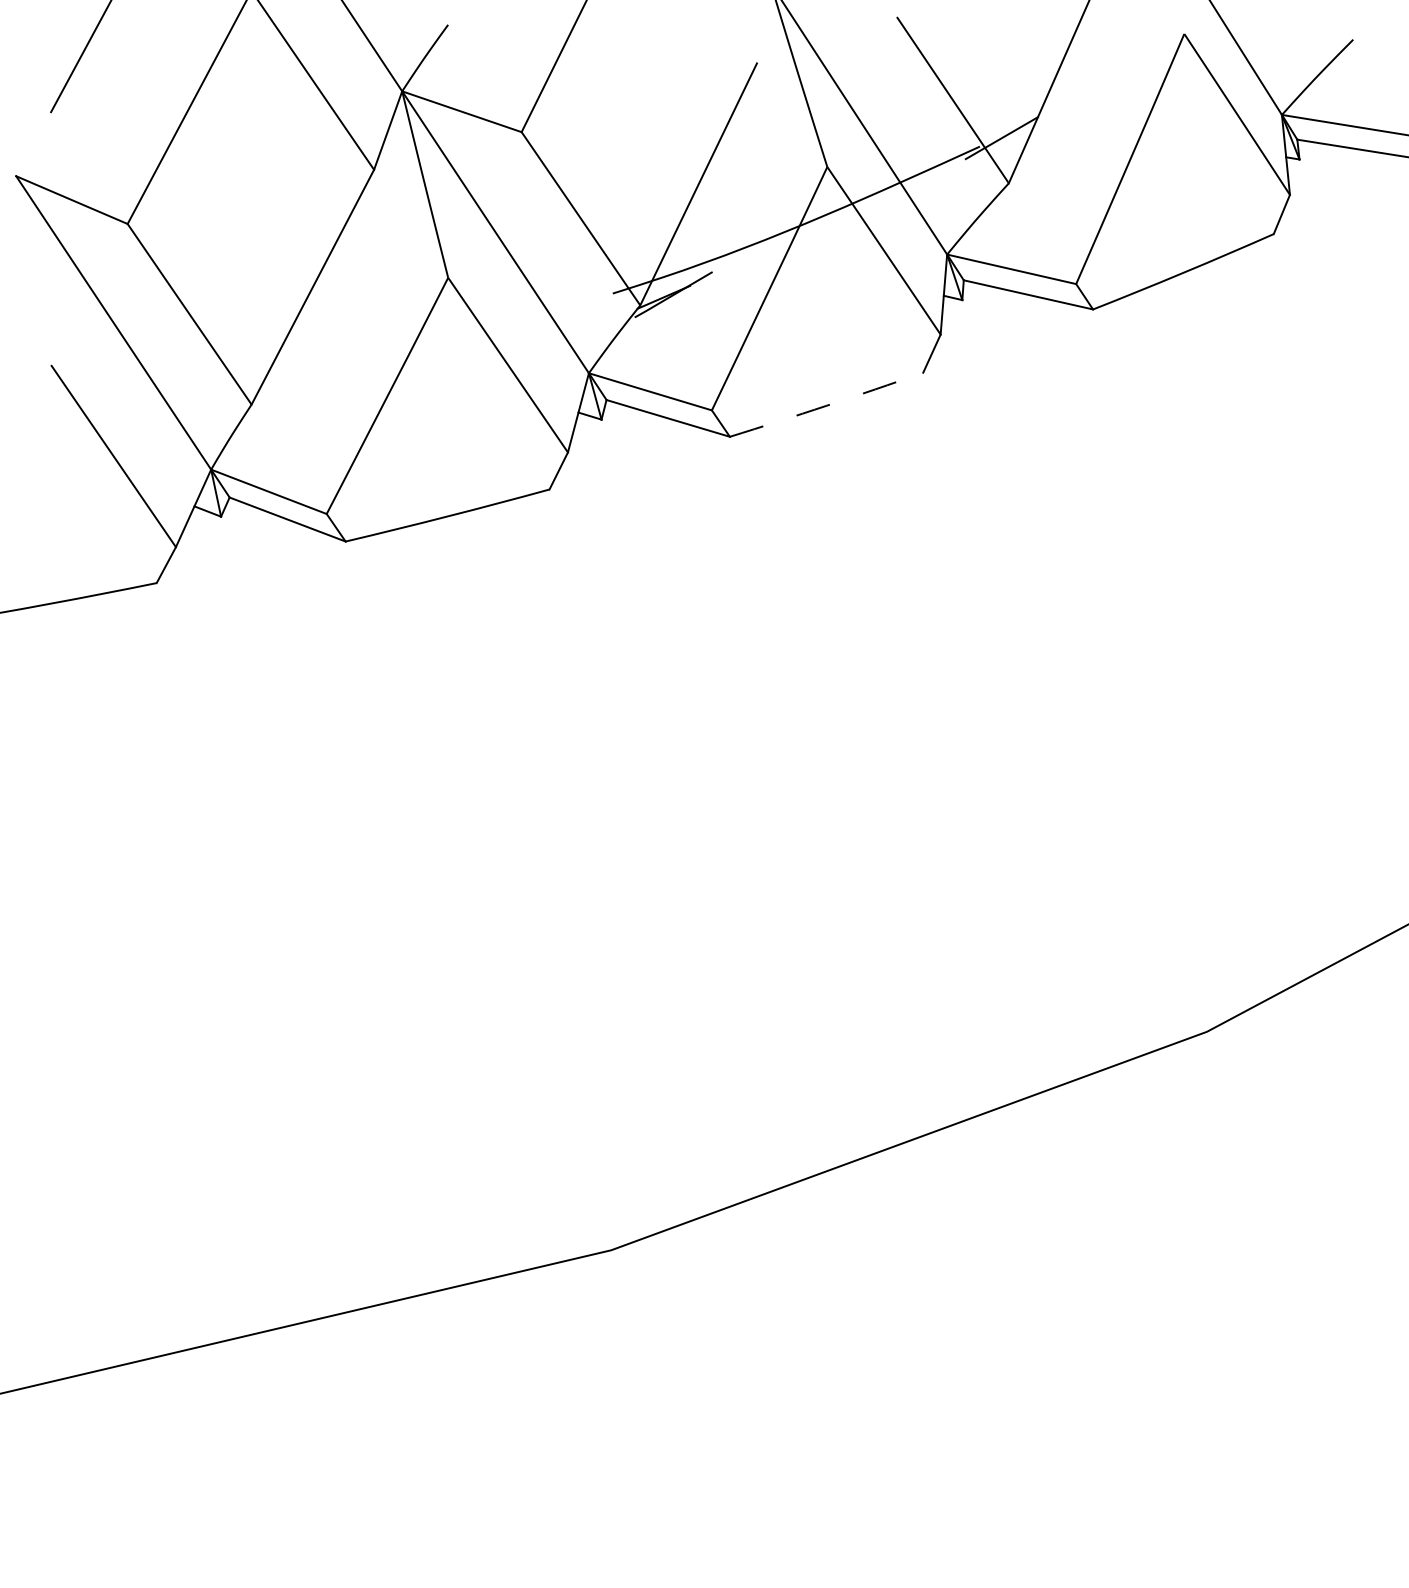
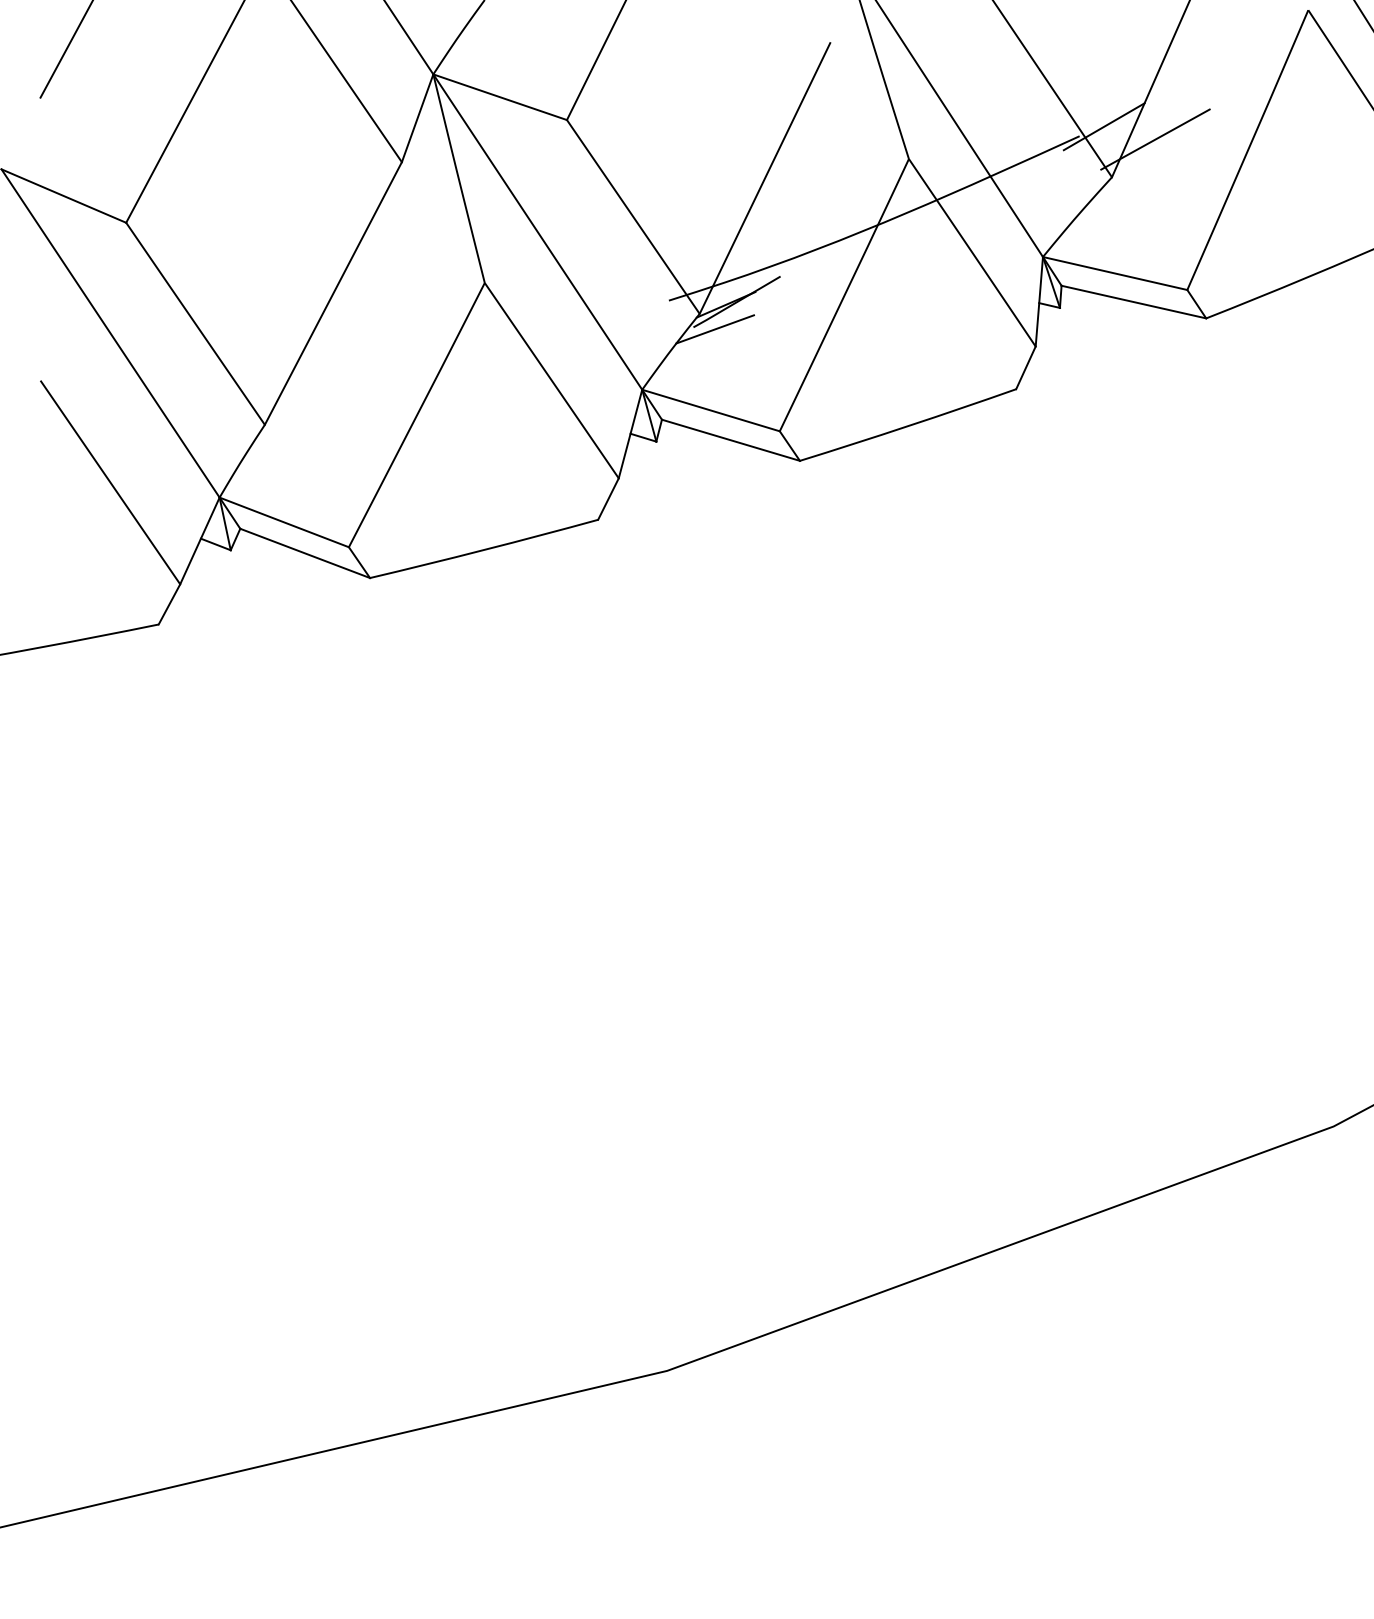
line: (1047, 149) -> (1155, 139), added
line: (653, 318) -> (714, 328), added
arc: (826, 405) -> (907, 425), dashed -> solid

